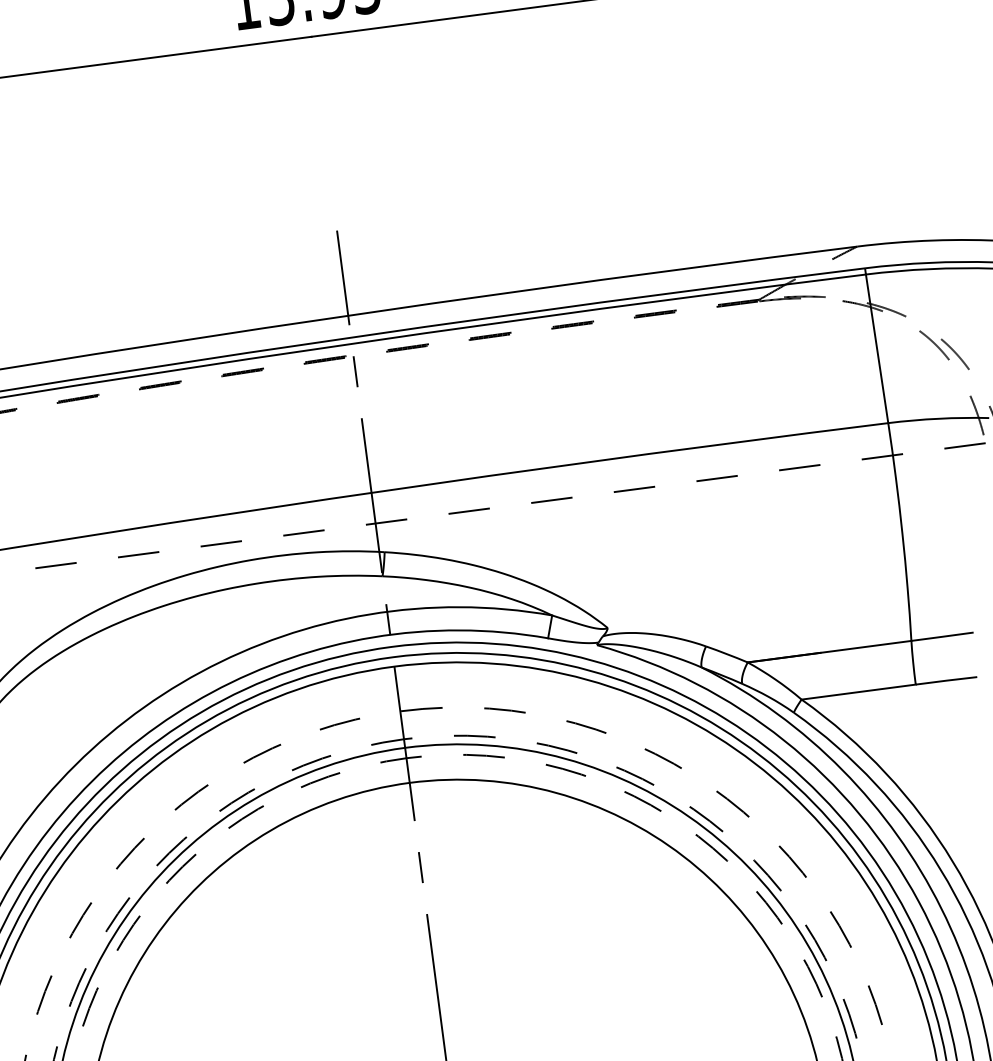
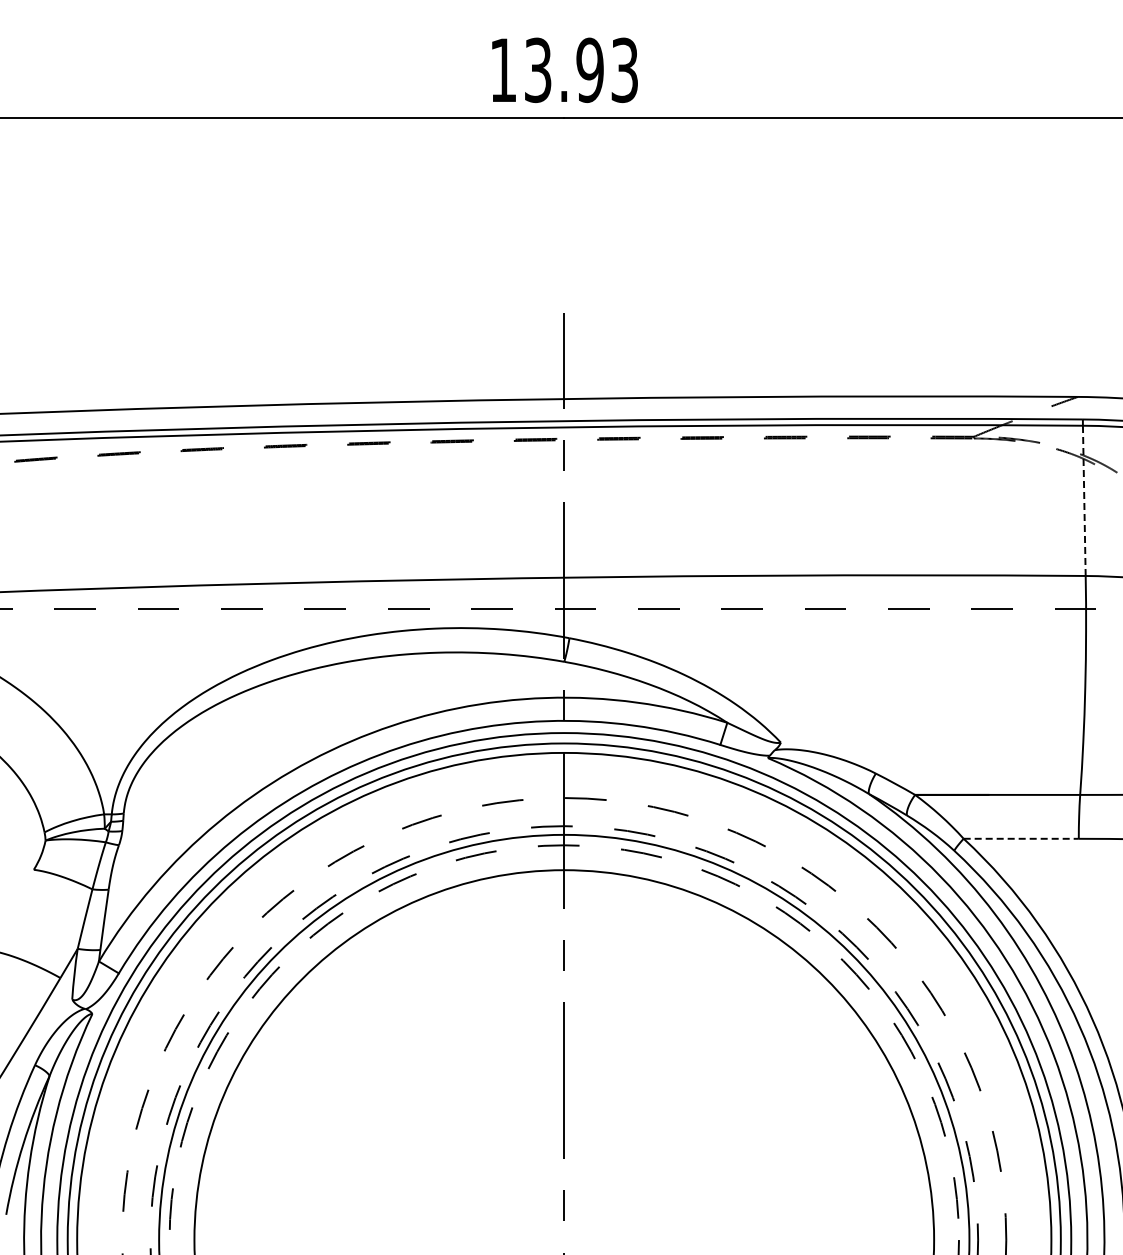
line: (877, 348) -> (1084, 500), solid -> dashed
line: (858, 691) -> (1021, 838), solid -> dashed

